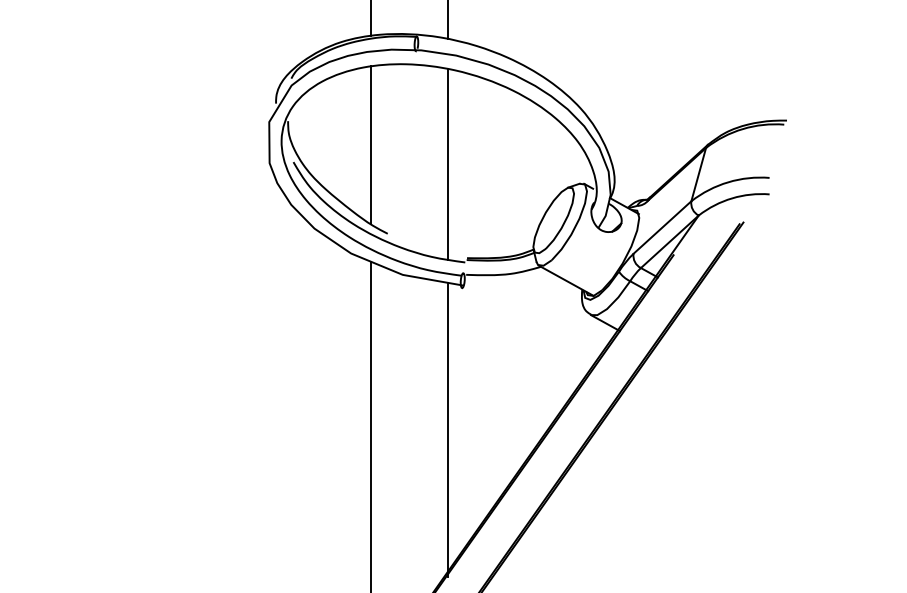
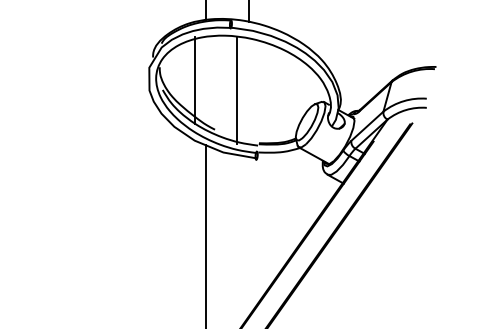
line: (370, 145) -> (194, 80), moved
line: (448, 164) -> (236, 91), moved
line: (448, 429) -> (248, 238), removed

